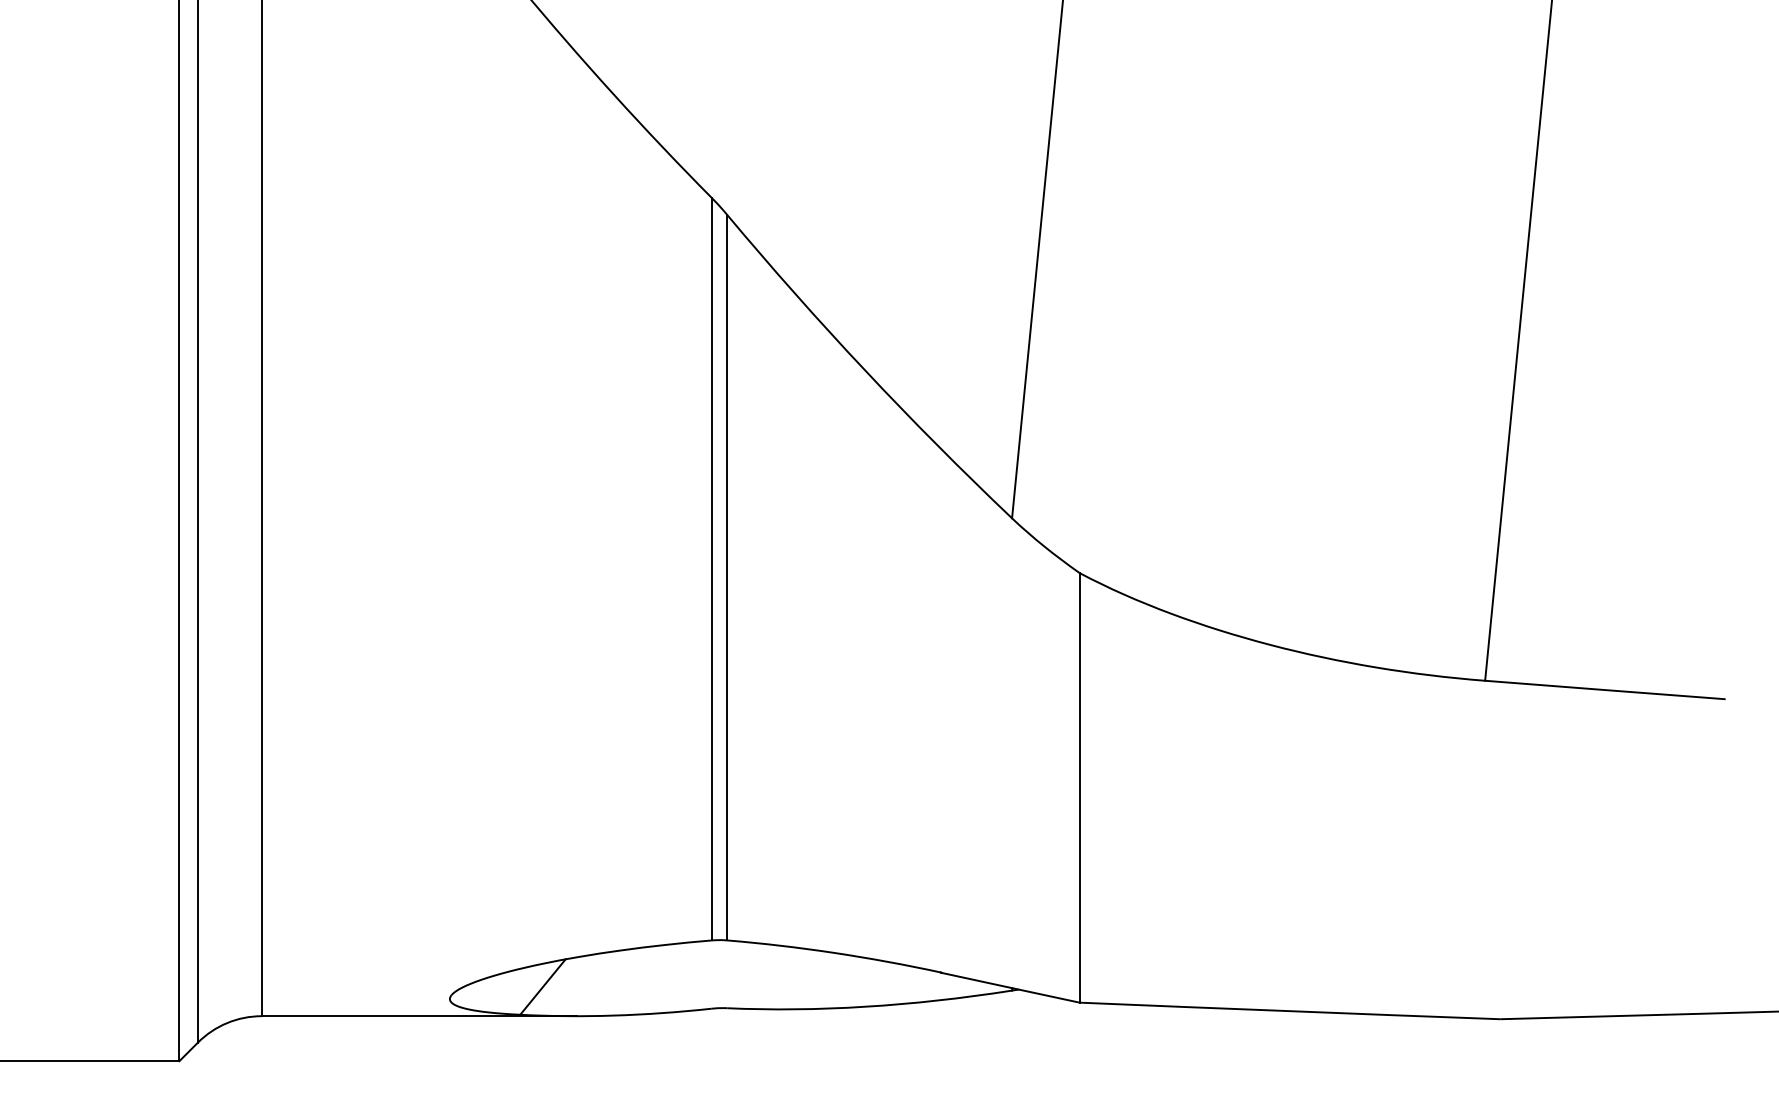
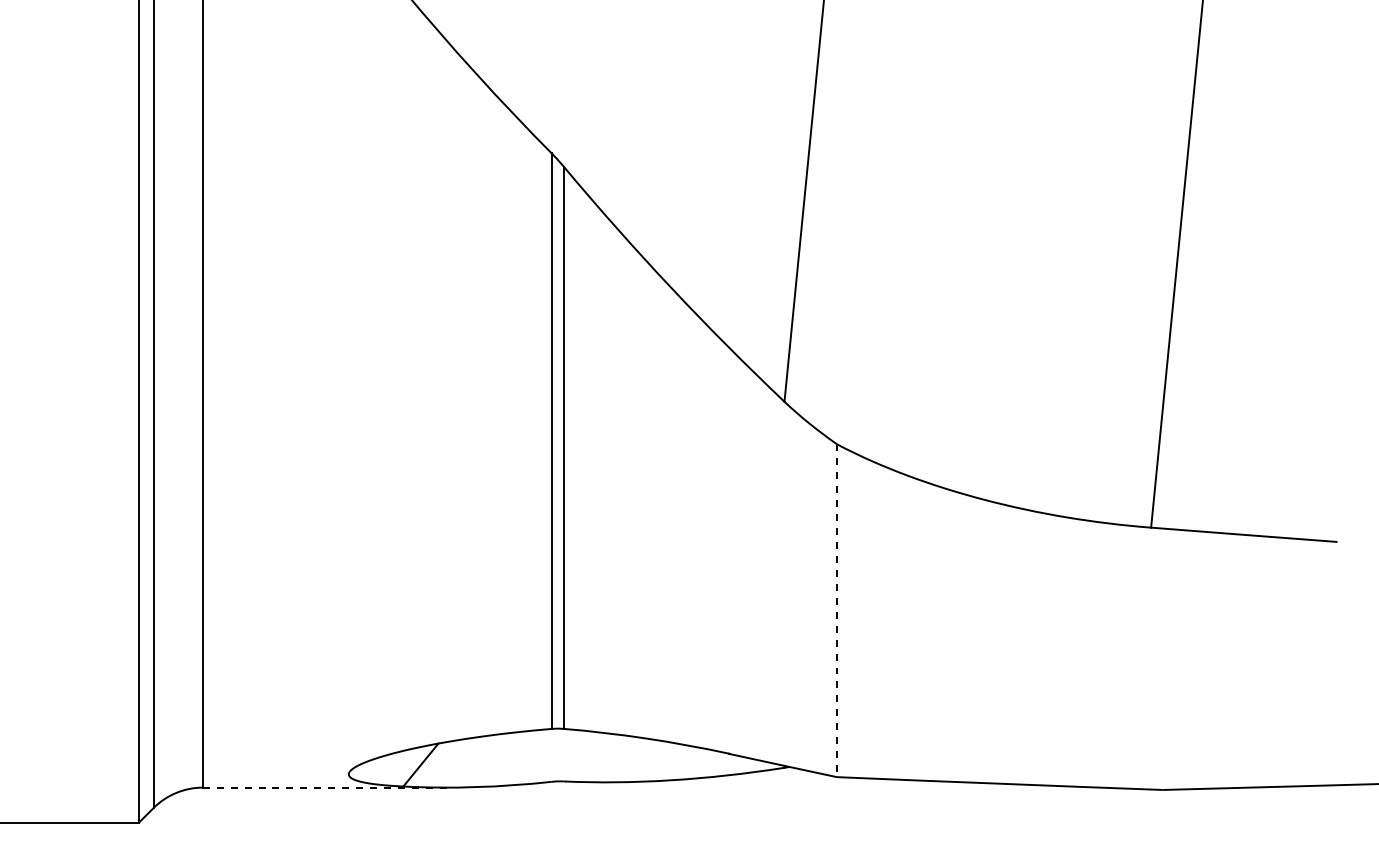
line: (1079, 787) -> (836, 610), solid -> dashed
line: (418, 1016) -> (324, 787), solid -> dashed

